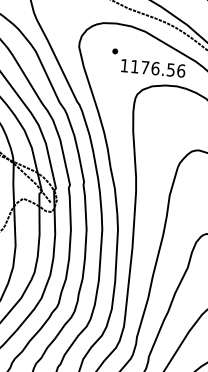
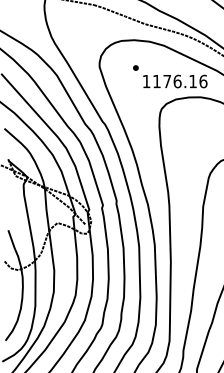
text: (170, 69) -> (192, 81), 1176.56 -> 1176.16

